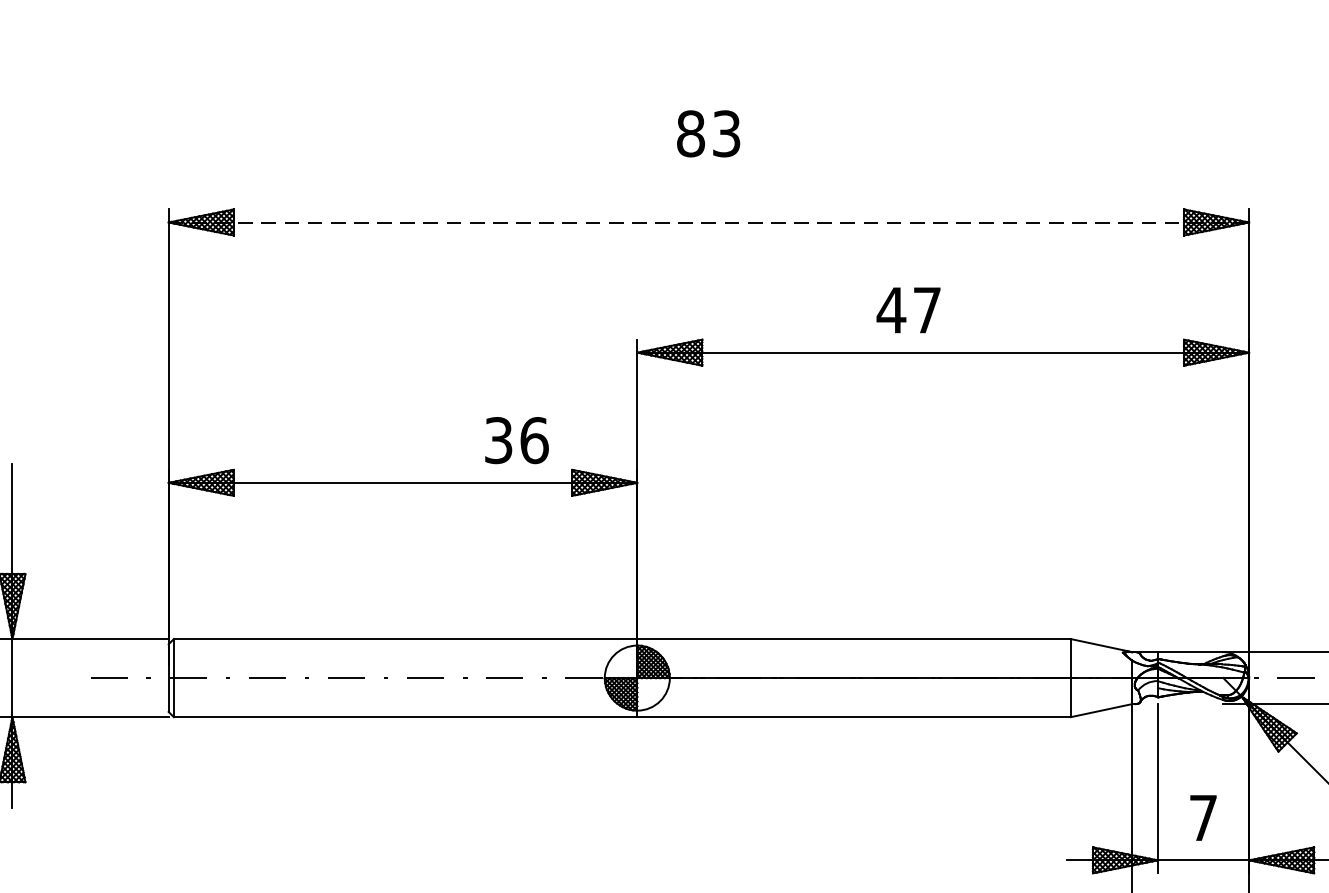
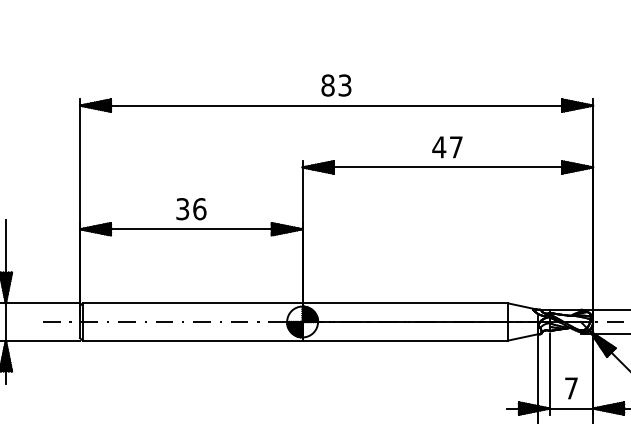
text: (708, 133) -> (336, 85), moved
line: (708, 222) -> (336, 105), dashed -> solid
text: (908, 310) -> (447, 147), moved
text: (517, 441) -> (191, 209), moved

